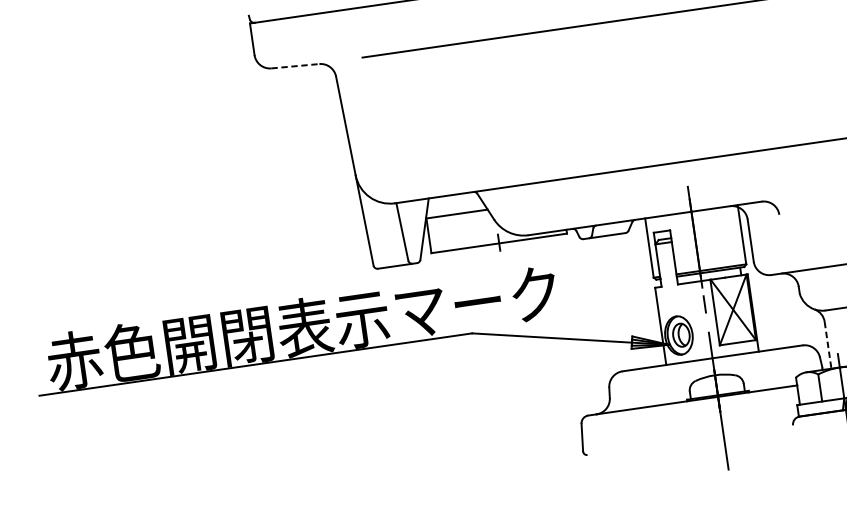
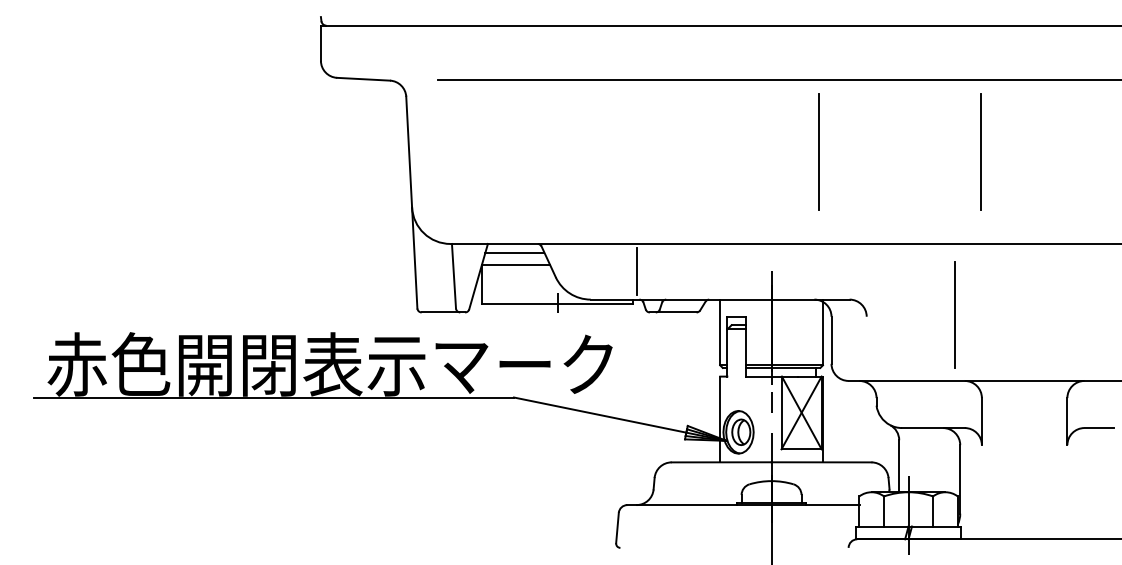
line: (296, 66) -> (364, 79), dashed -> solid
line: (714, 72) -> (818, 151), added
line: (453, 202) -> (514, 252), added
line: (566, 202) -> (637, 270), added
line: (828, 345) -> (899, 466), dashed -> solid

